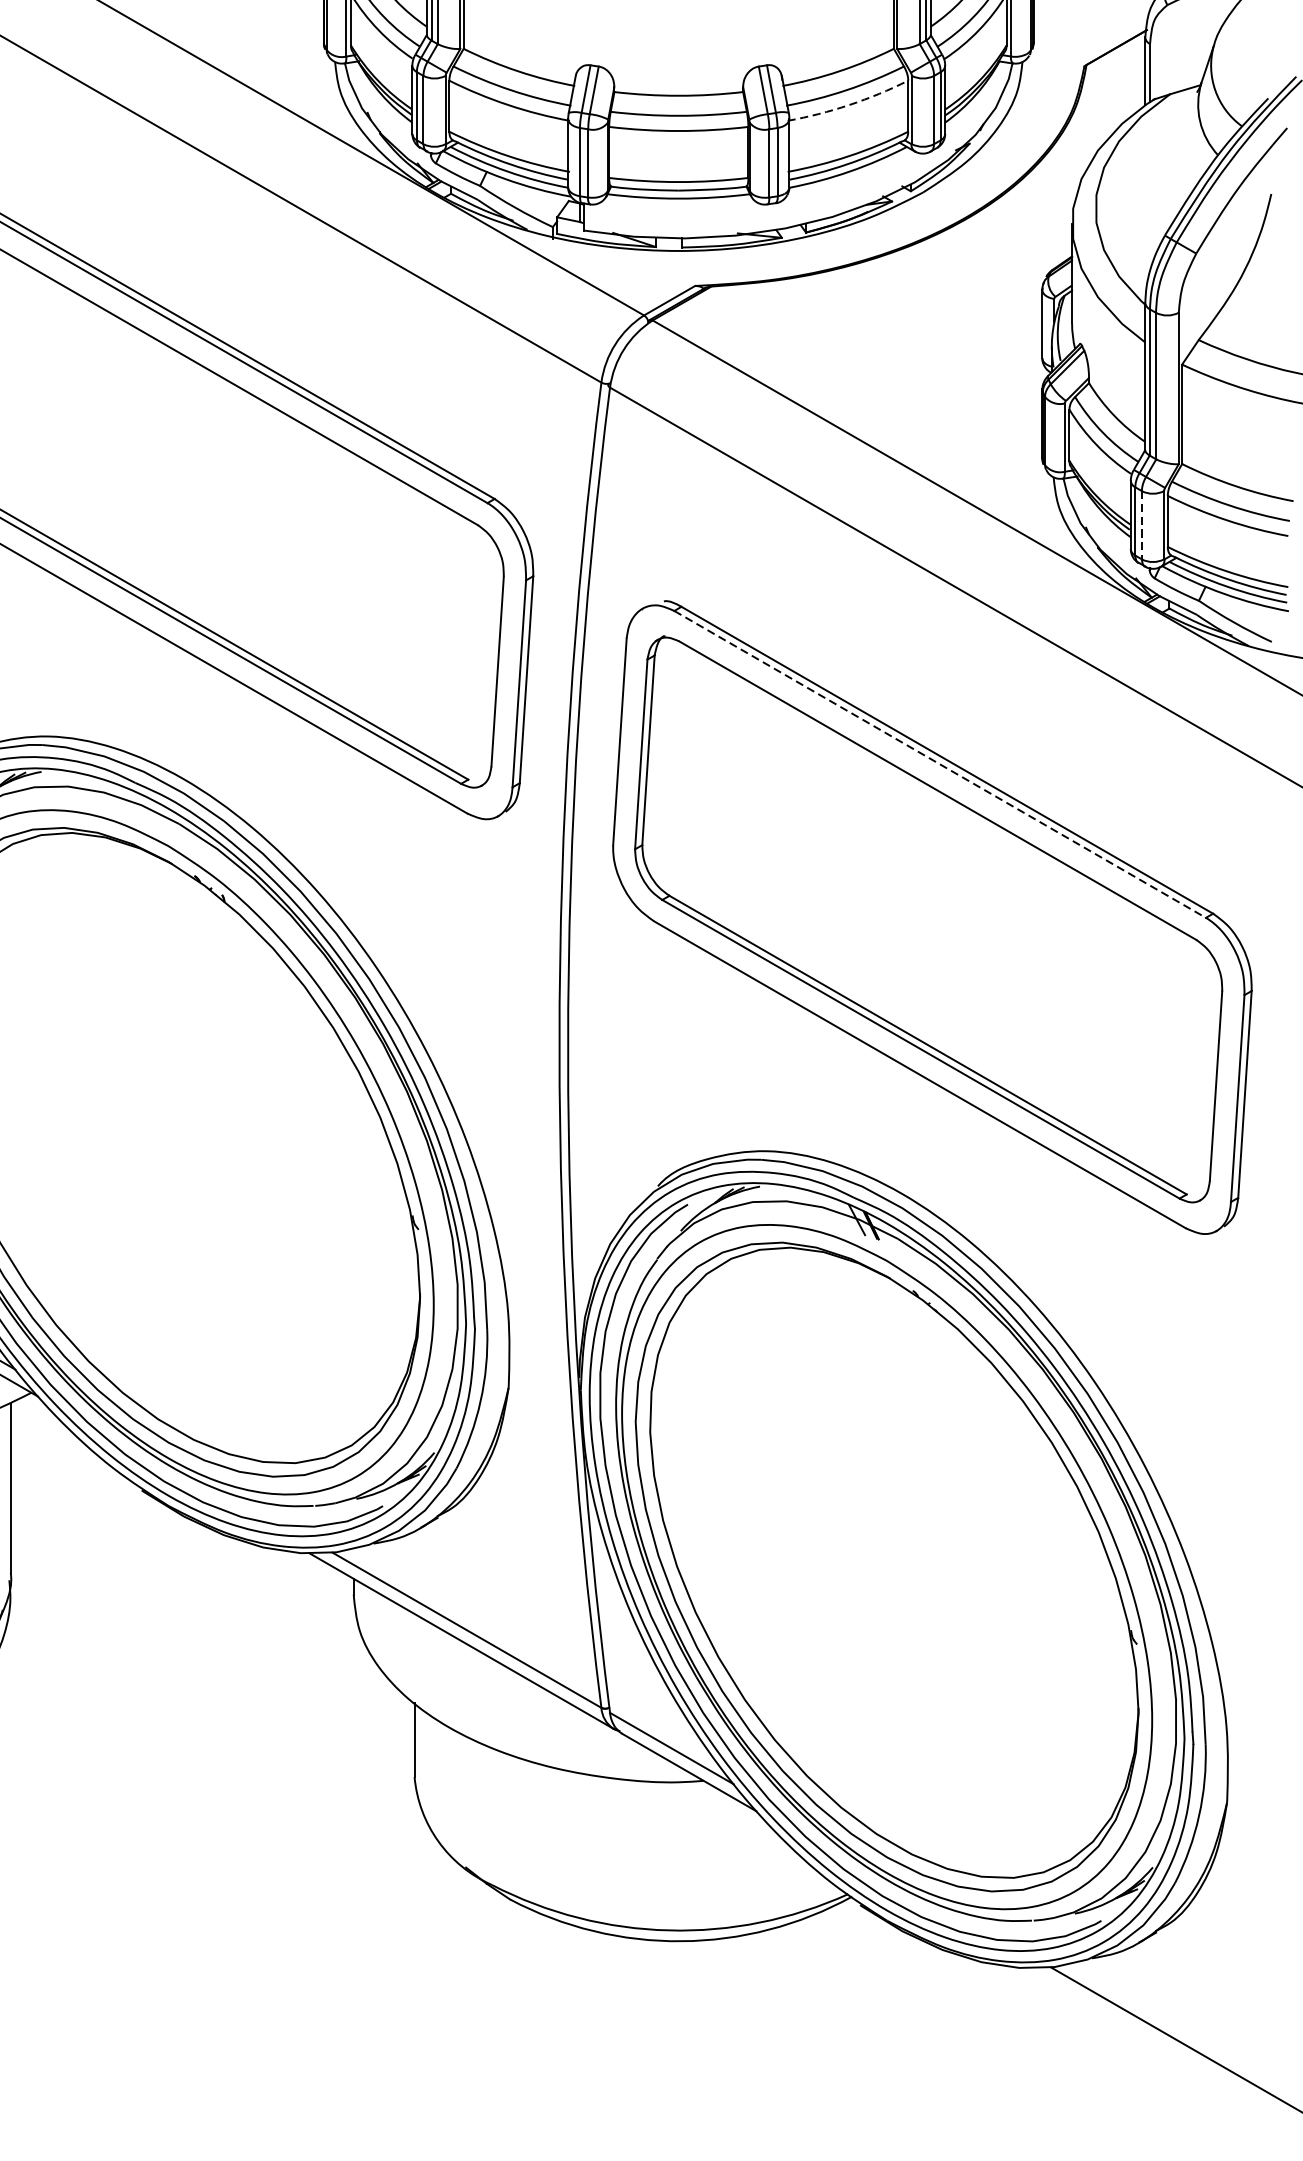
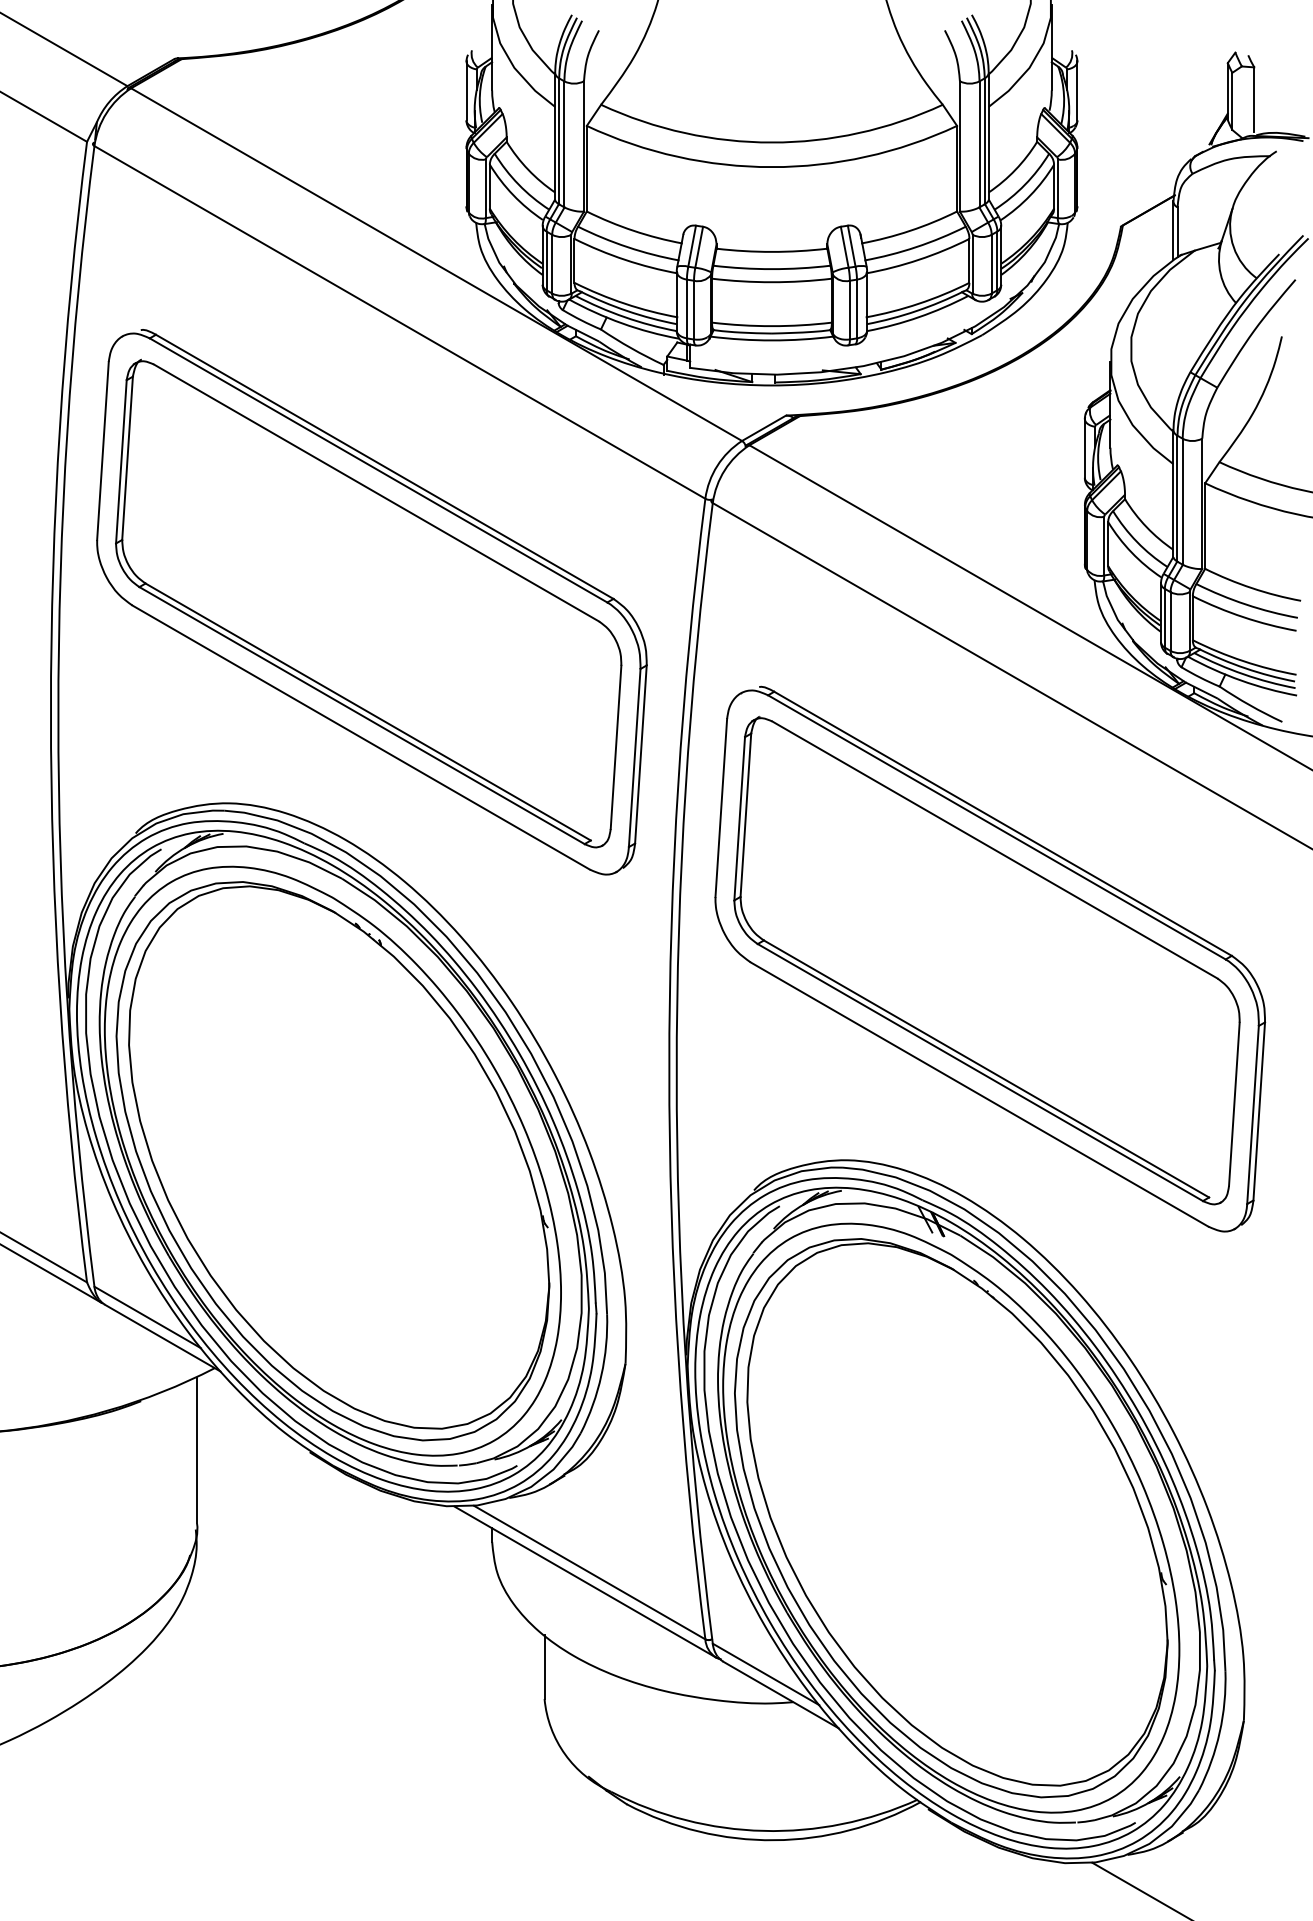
arc: (849, 104) -> (918, 259), dashed -> solid
line: (1141, 526) -> (1170, 622), dashed -> solid
line: (940, 764) -> (997, 827), dashed -> solid

